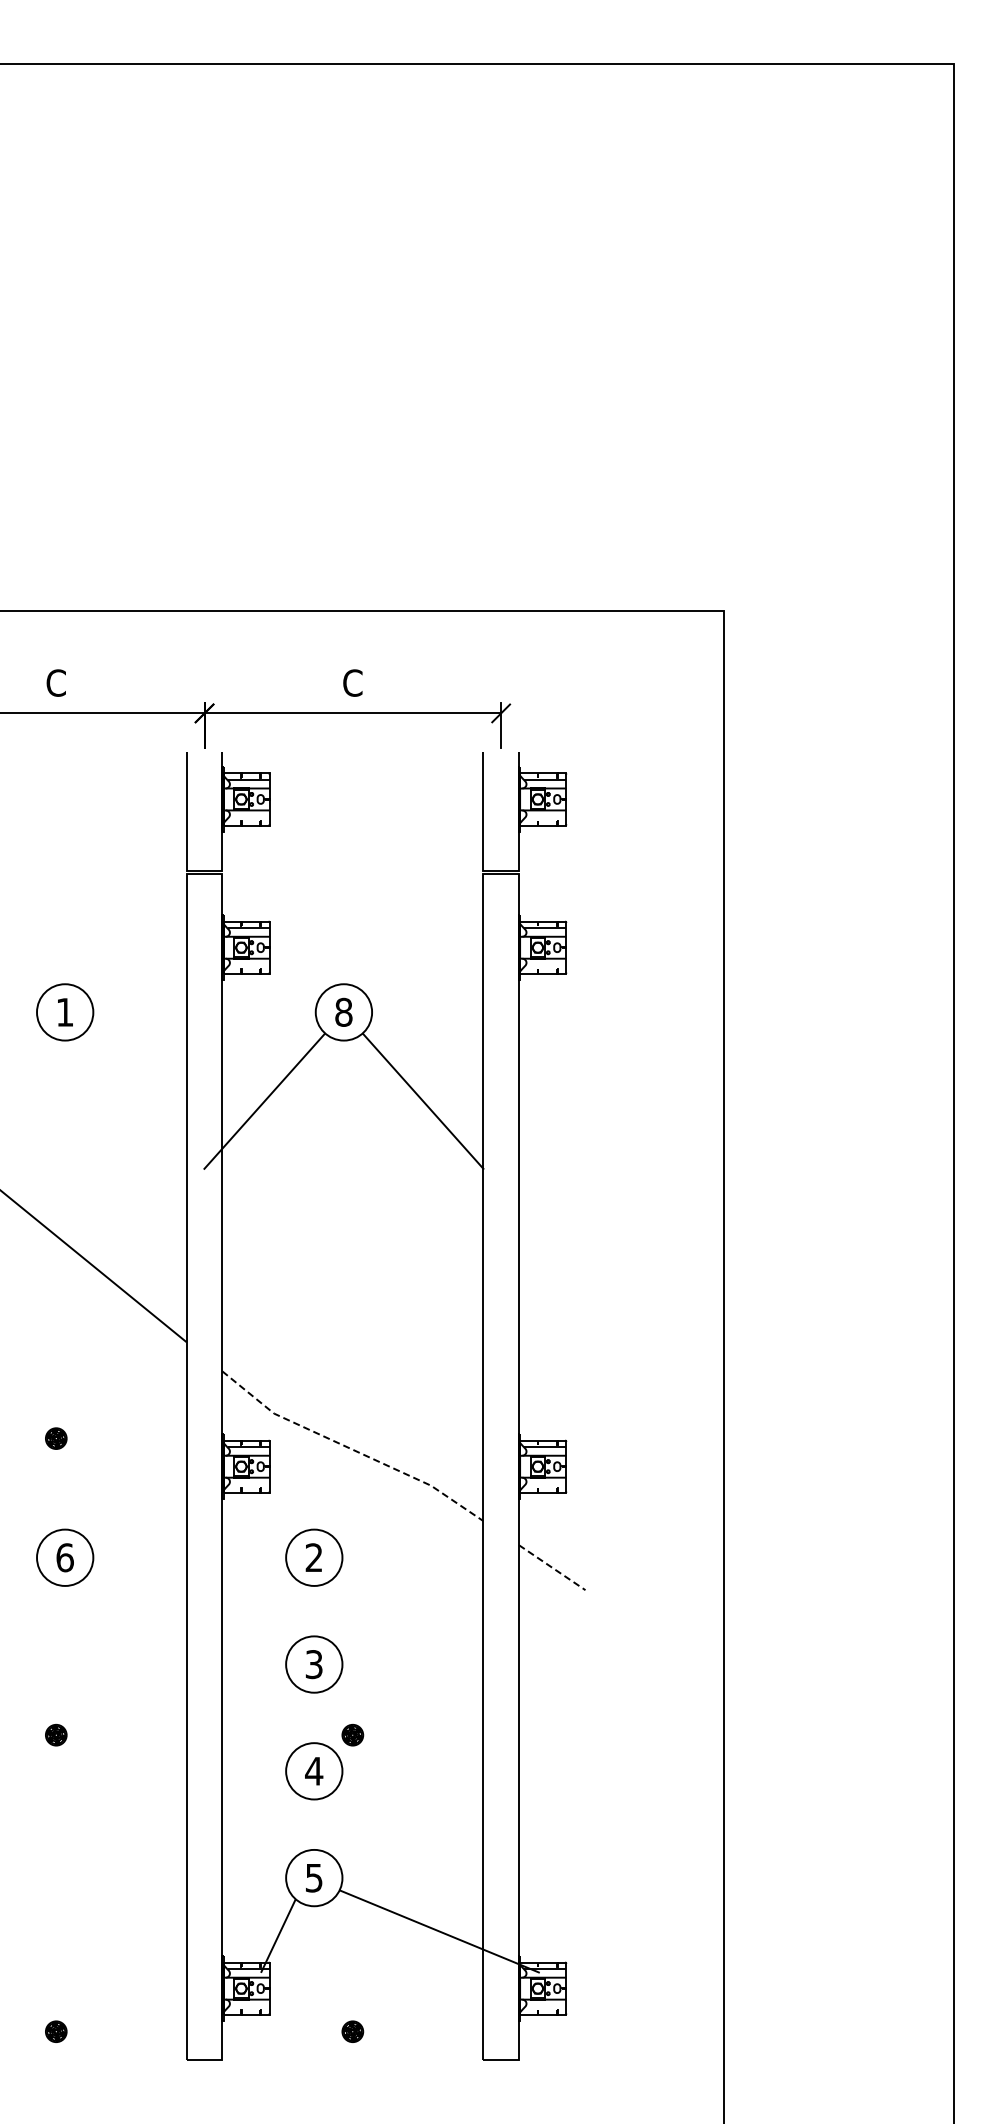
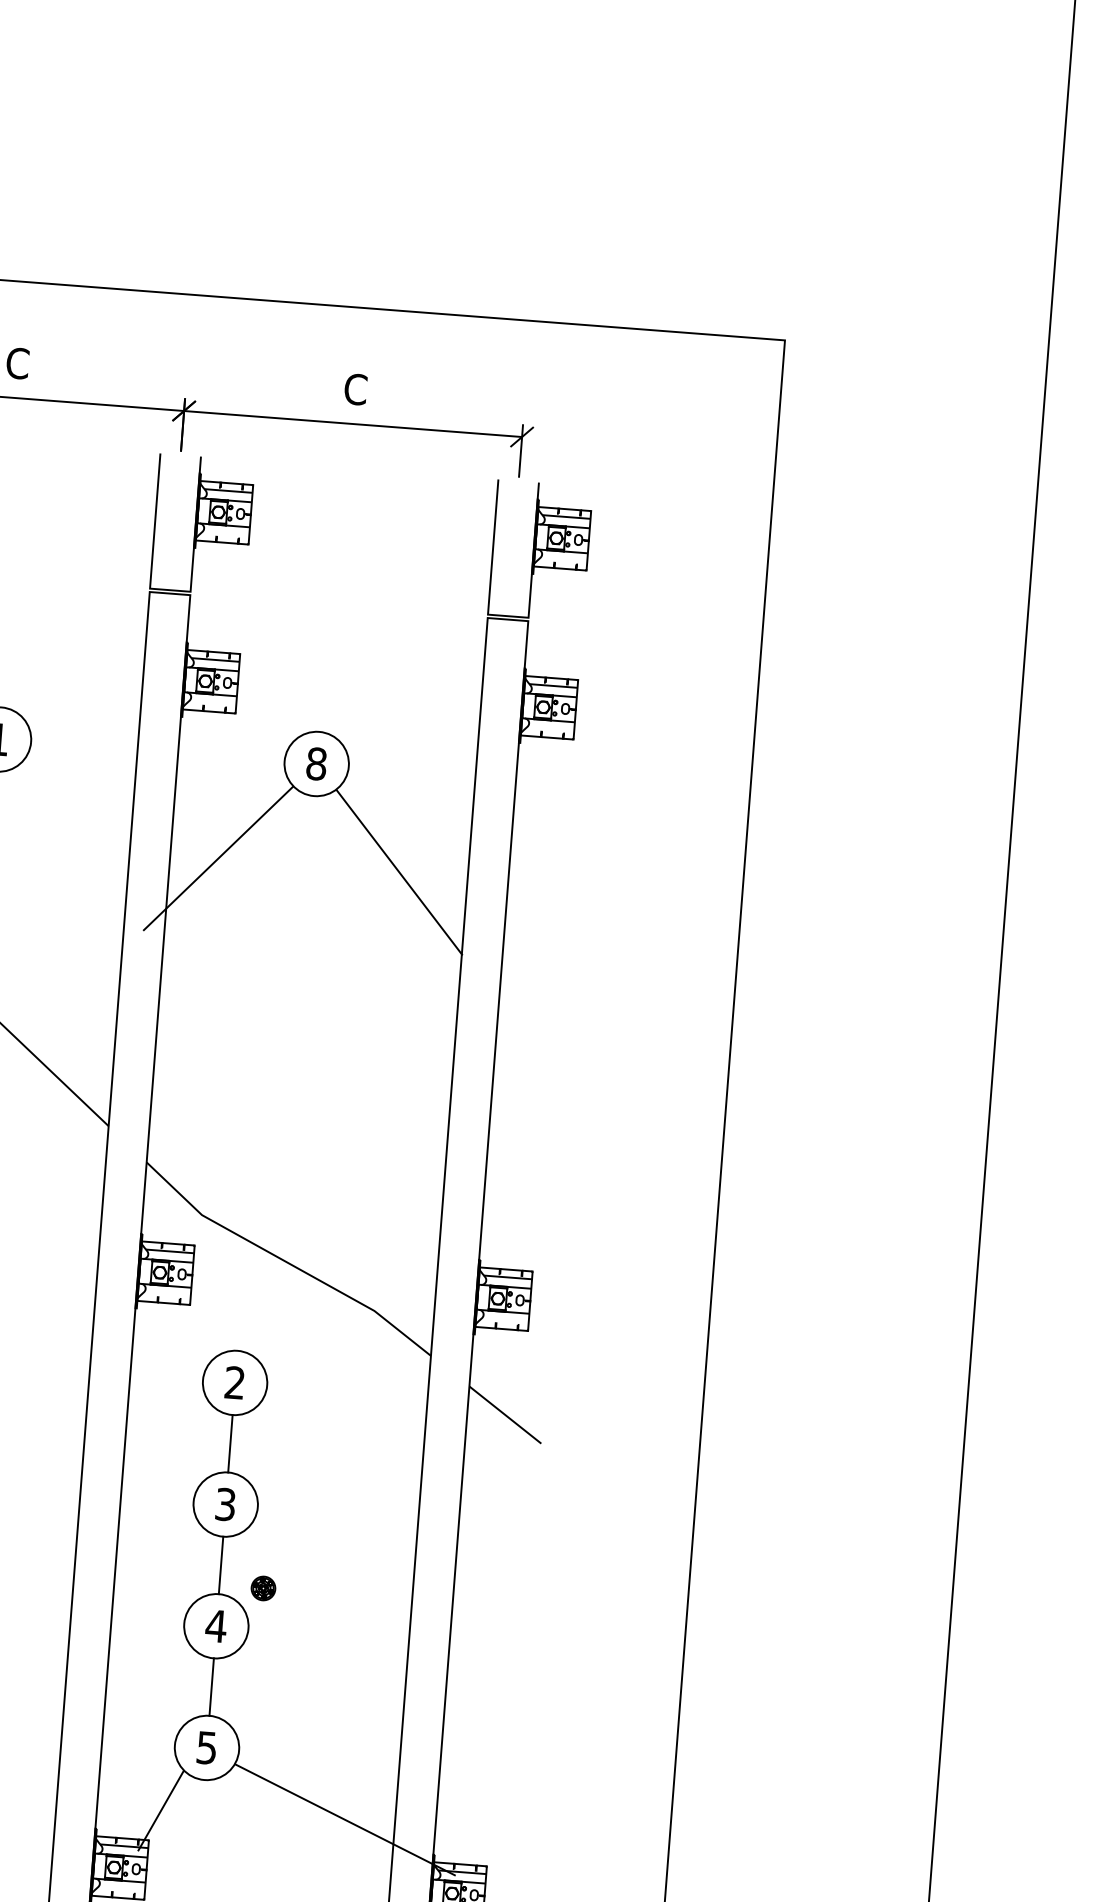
line: (351, 1449) -> (287, 1262), dashed -> solid
line: (552, 1567) -> (505, 1414), dashed -> solid
line: (314, 1610) -> (230, 1443), added
line: (314, 1717) -> (221, 1564), added
line: (314, 1824) -> (211, 1686), added

